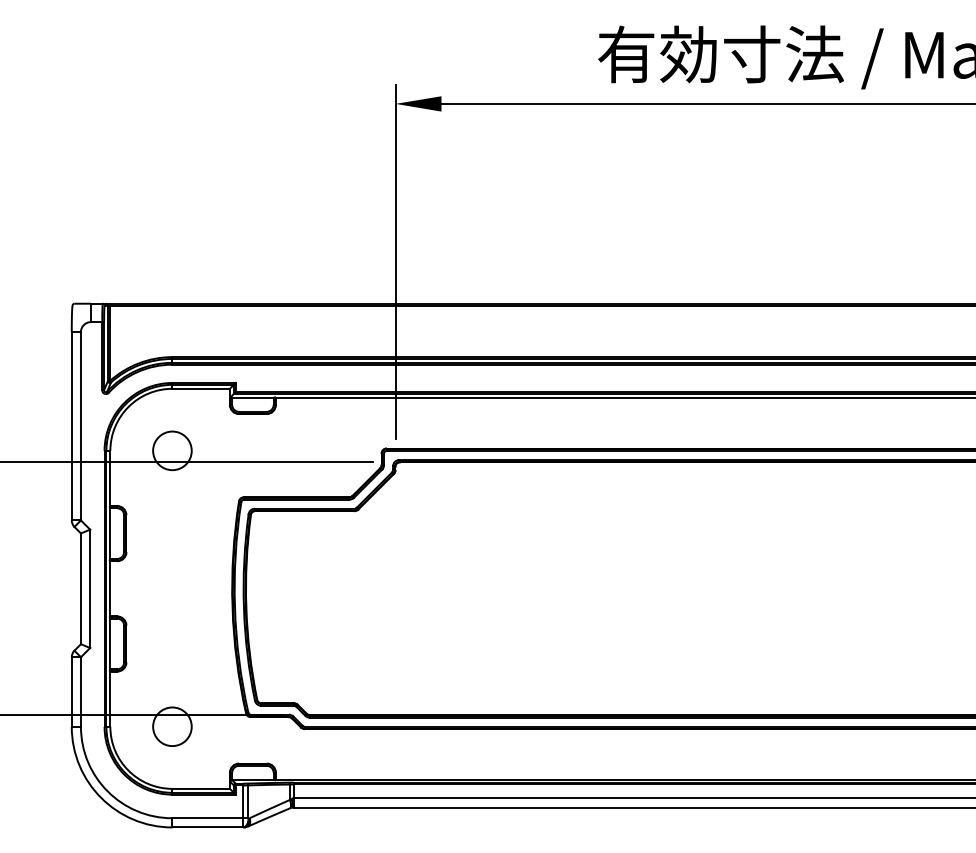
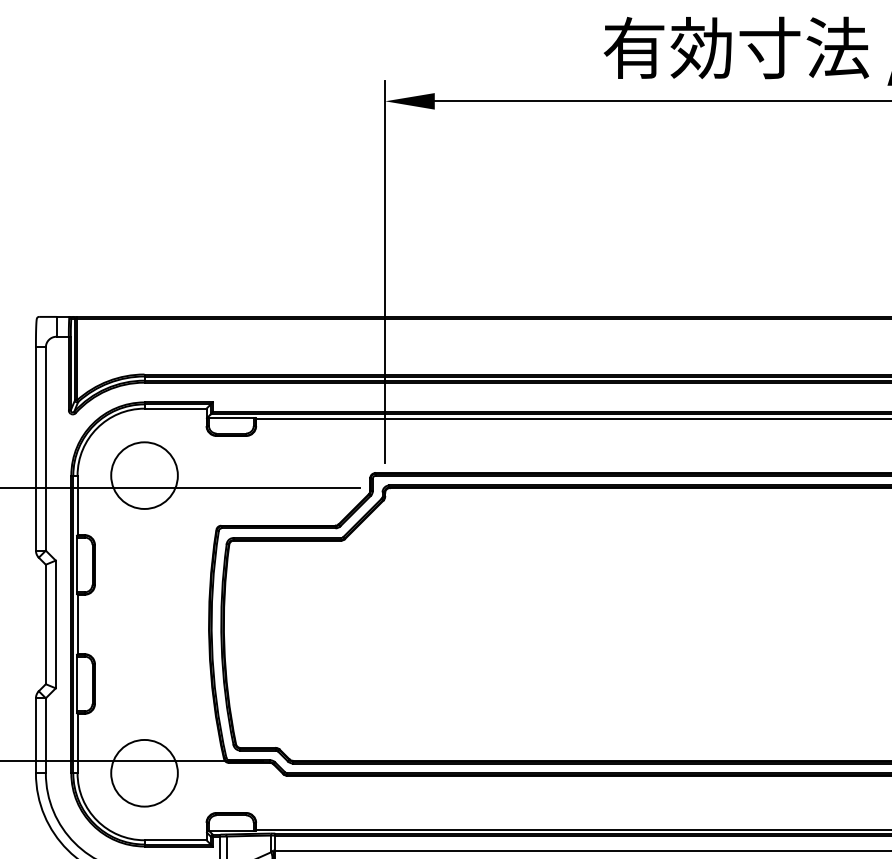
circle: (172, 450) -> (144, 475), size x1.6
circle: (172, 726) -> (144, 772), size x1.6

